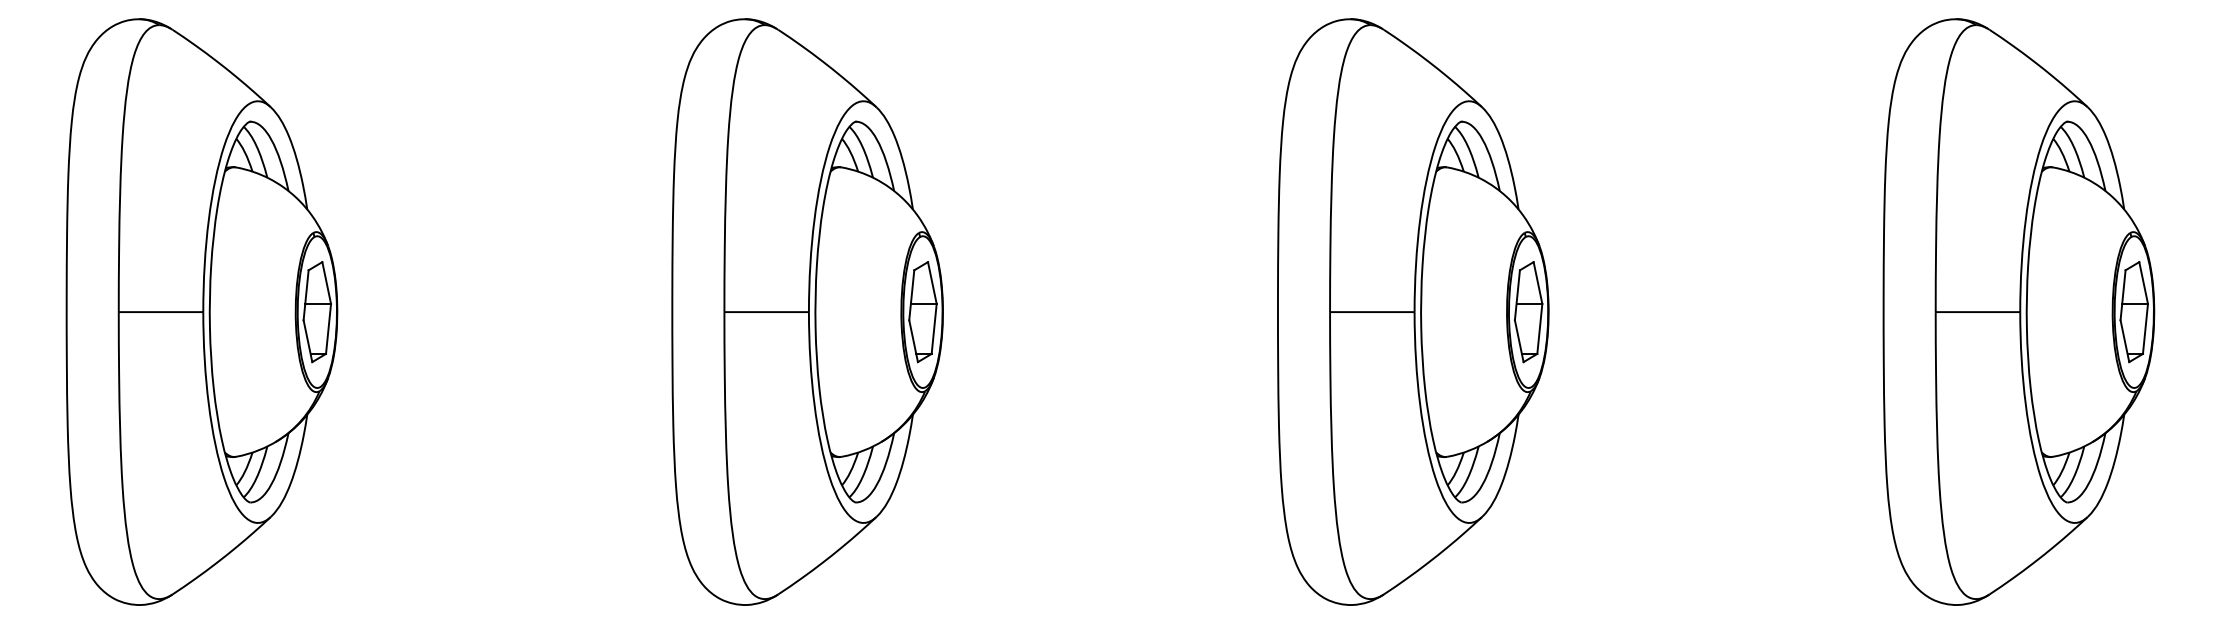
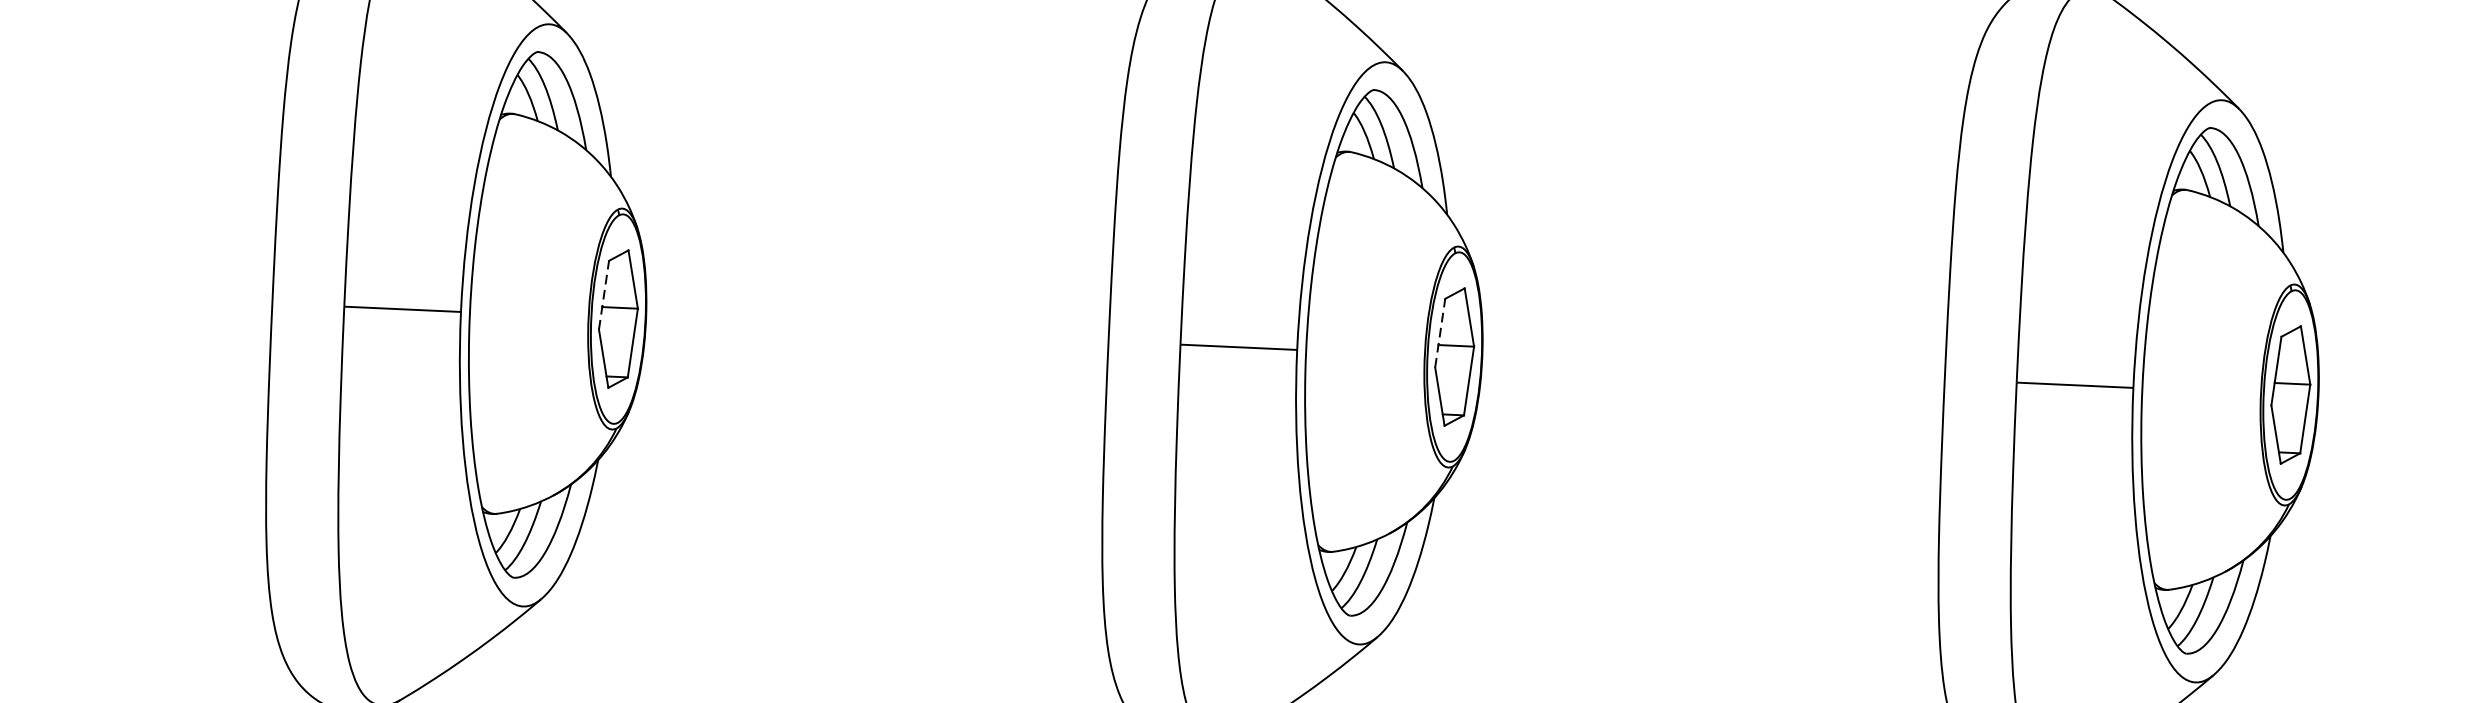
line: (306, 294) -> (604, 294), solid -> dashed
line: (911, 294) -> (1439, 332), solid -> dashed

